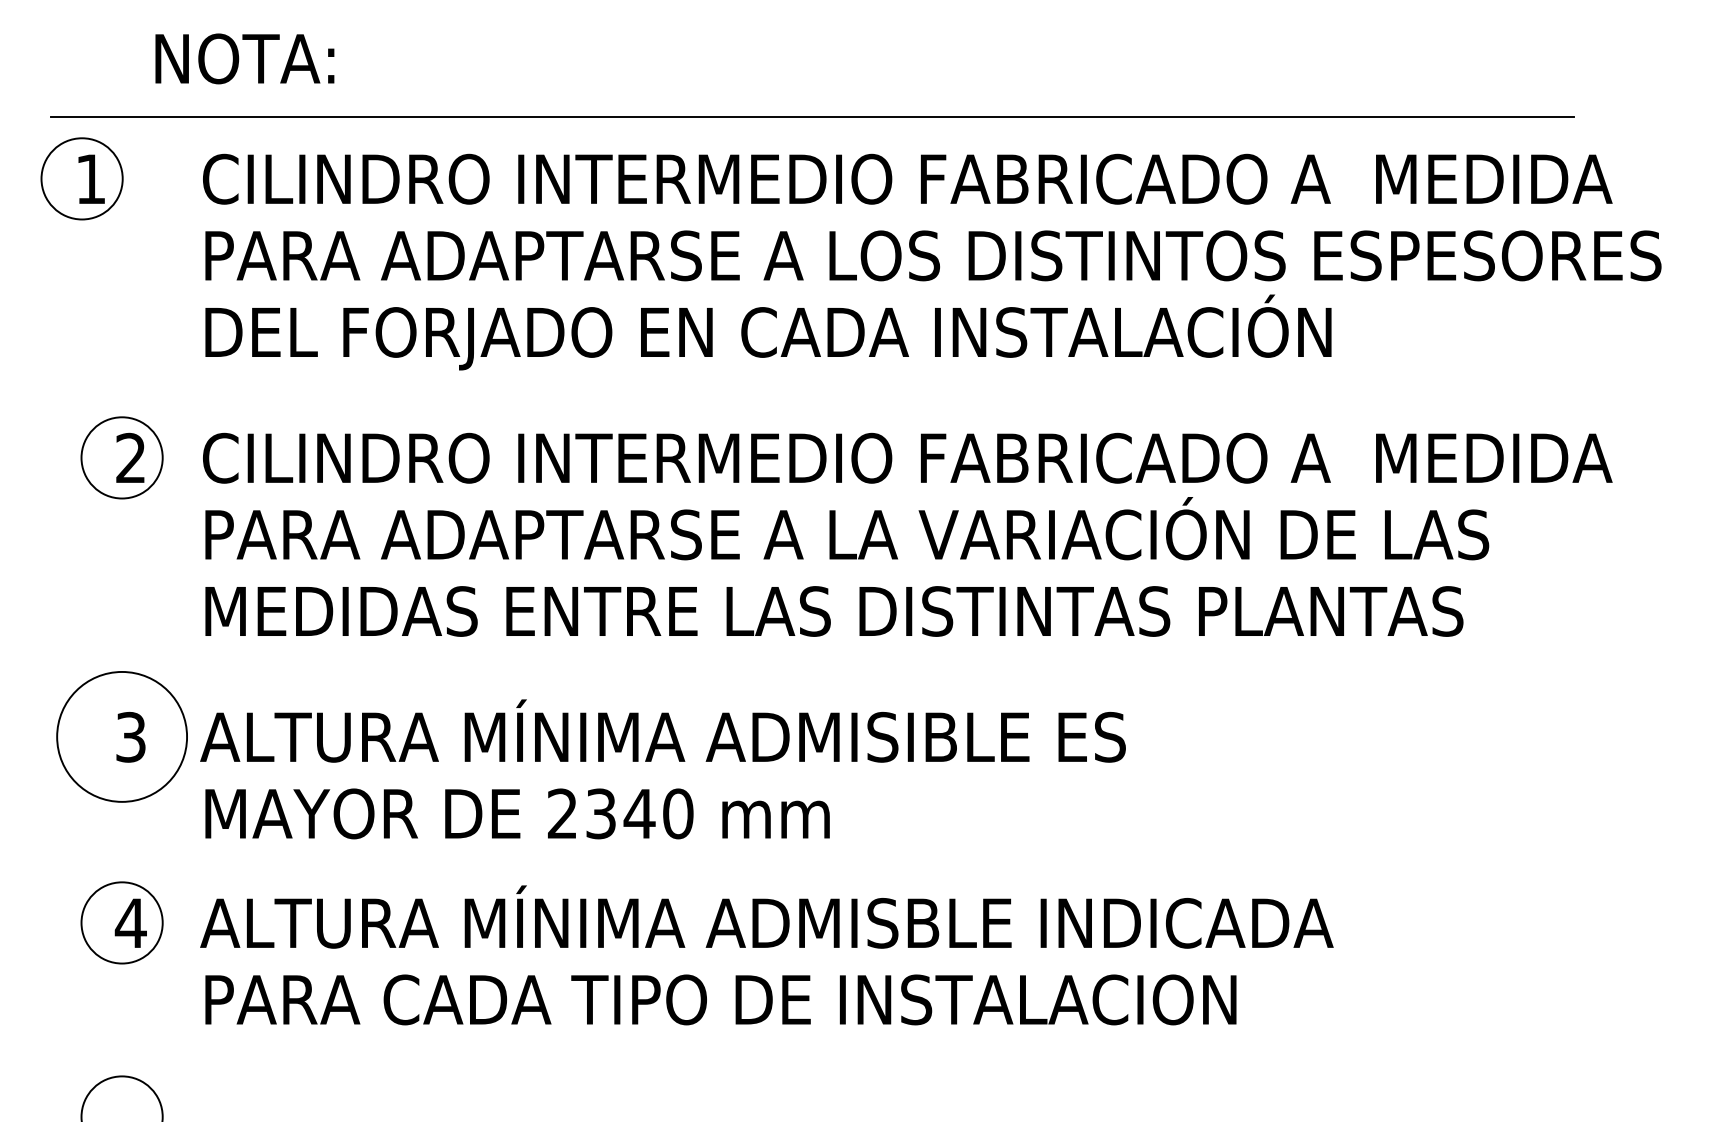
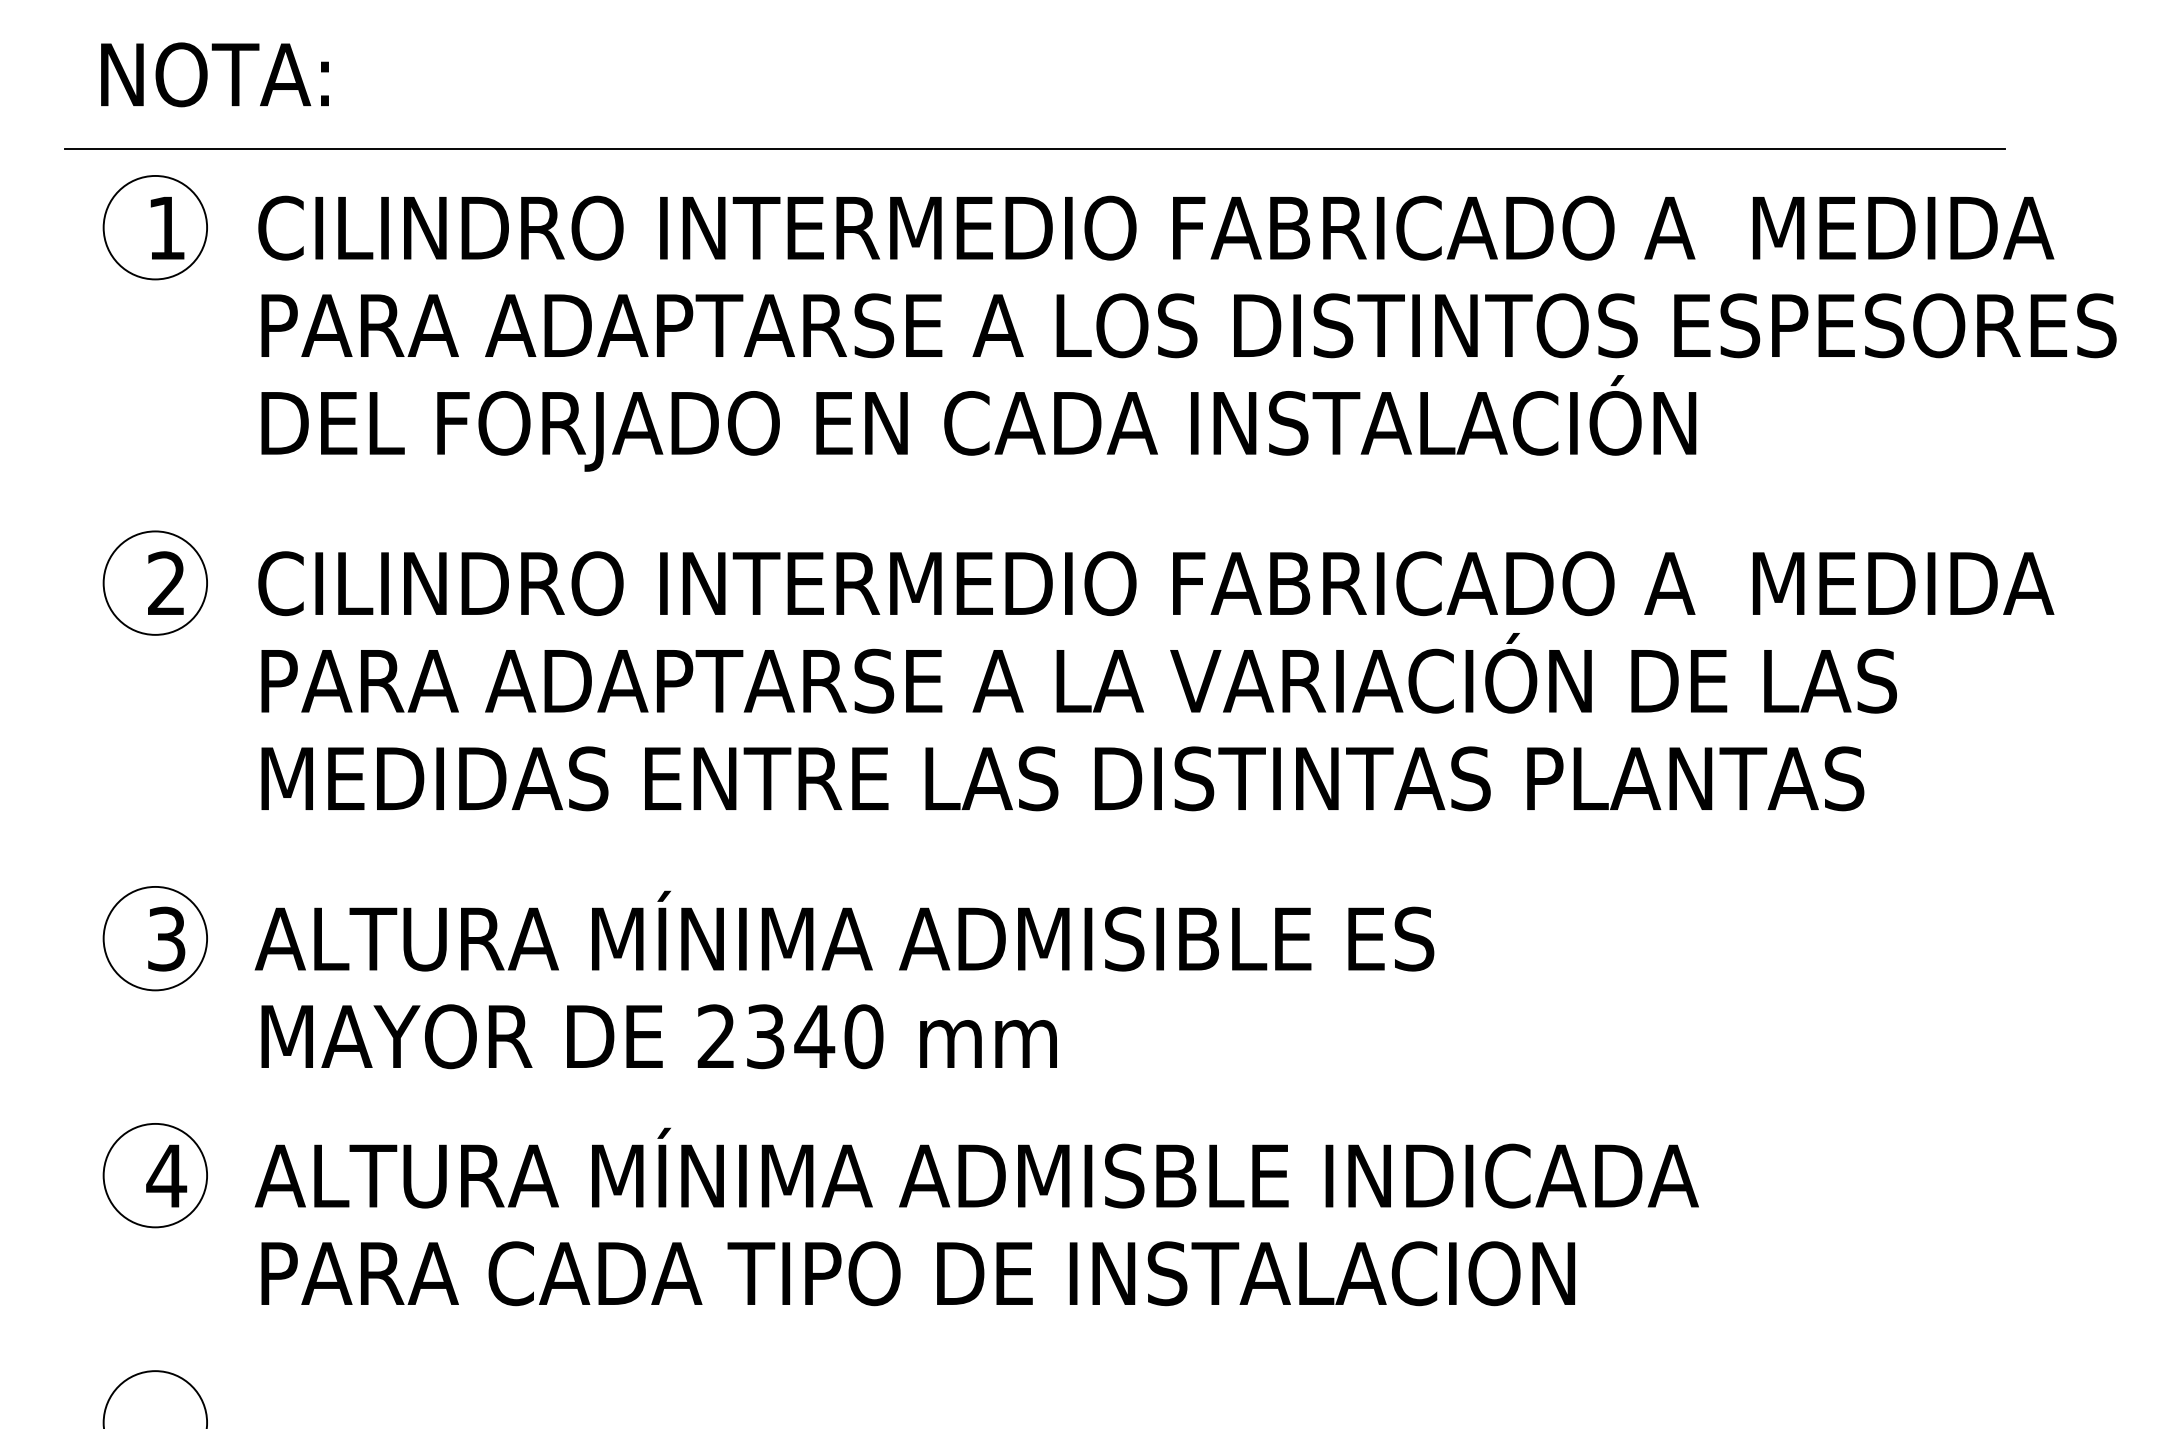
text: (244, 58) -> (214, 74), moved
part: (81, 178) -> (154, 227), moved
circle: (121, 736) -> (154, 938), size x0.62

